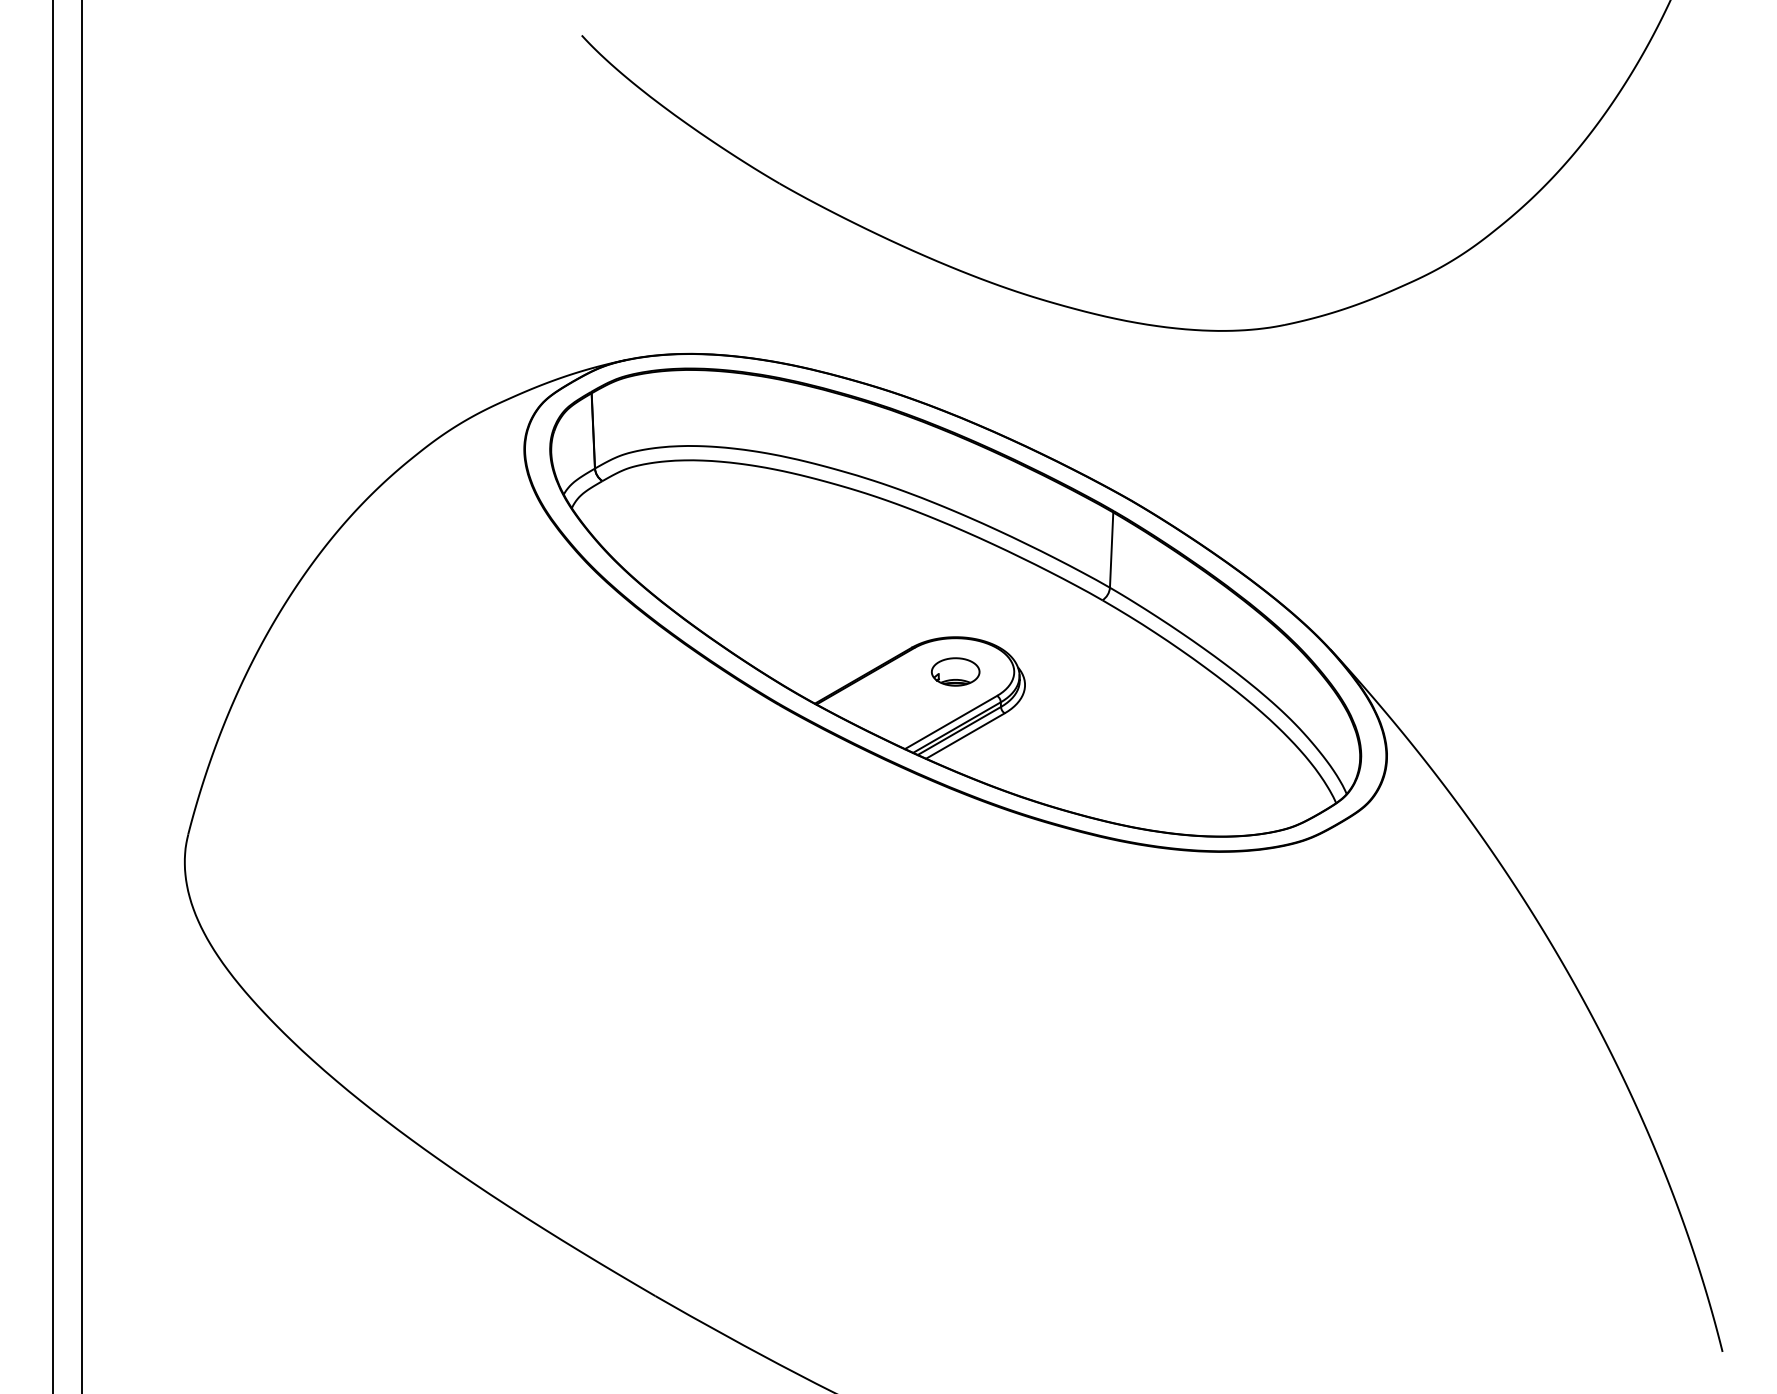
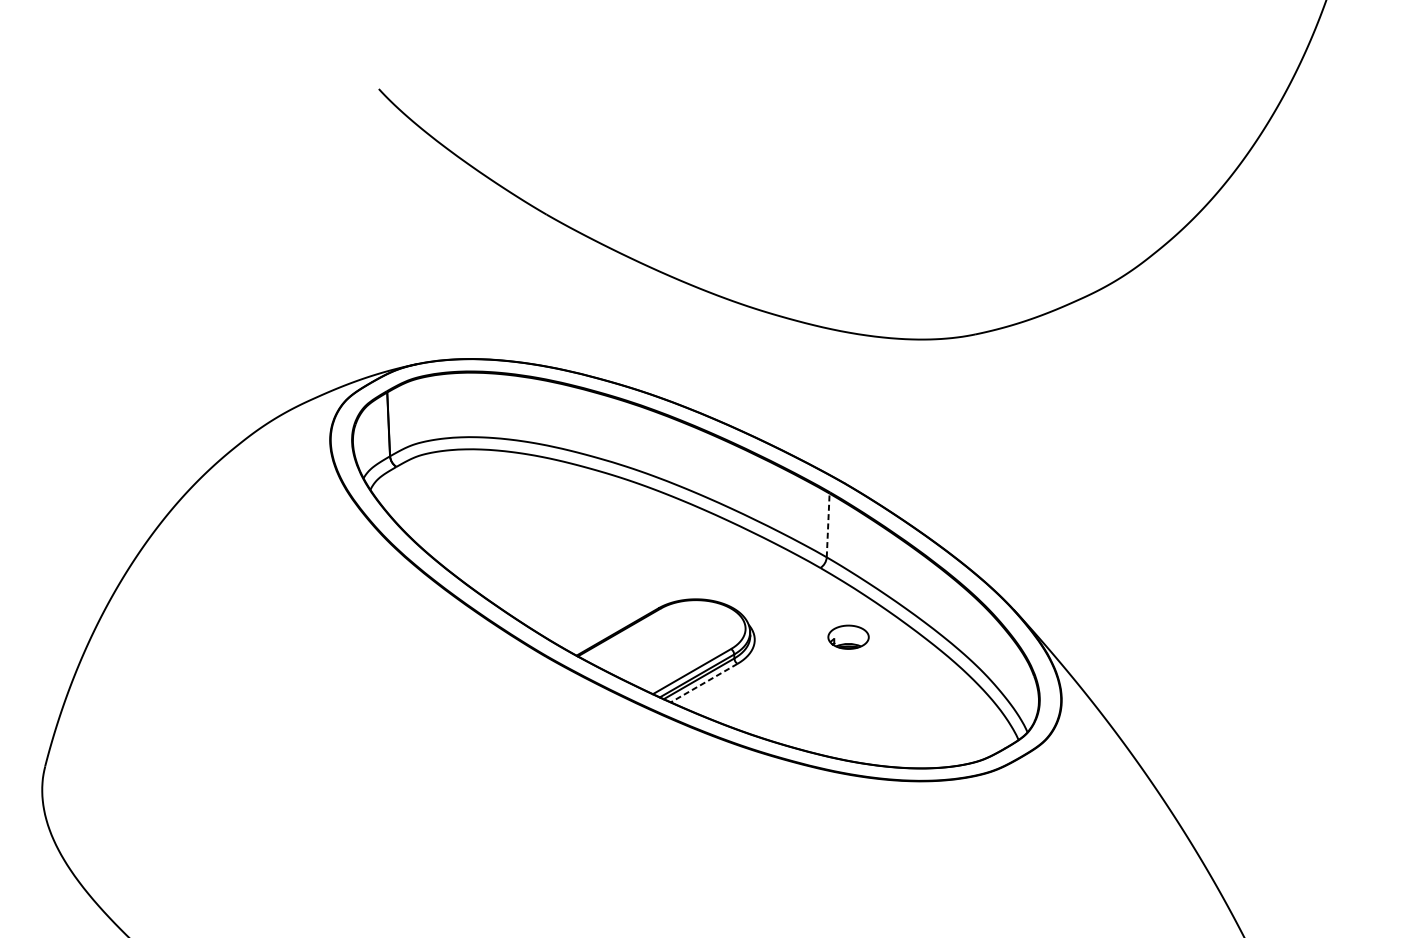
line: (1111, 550) -> (828, 525), solid -> dashed
part: (955, 671) -> (848, 636), moved
line: (965, 736) -> (704, 683), solid -> dashed

